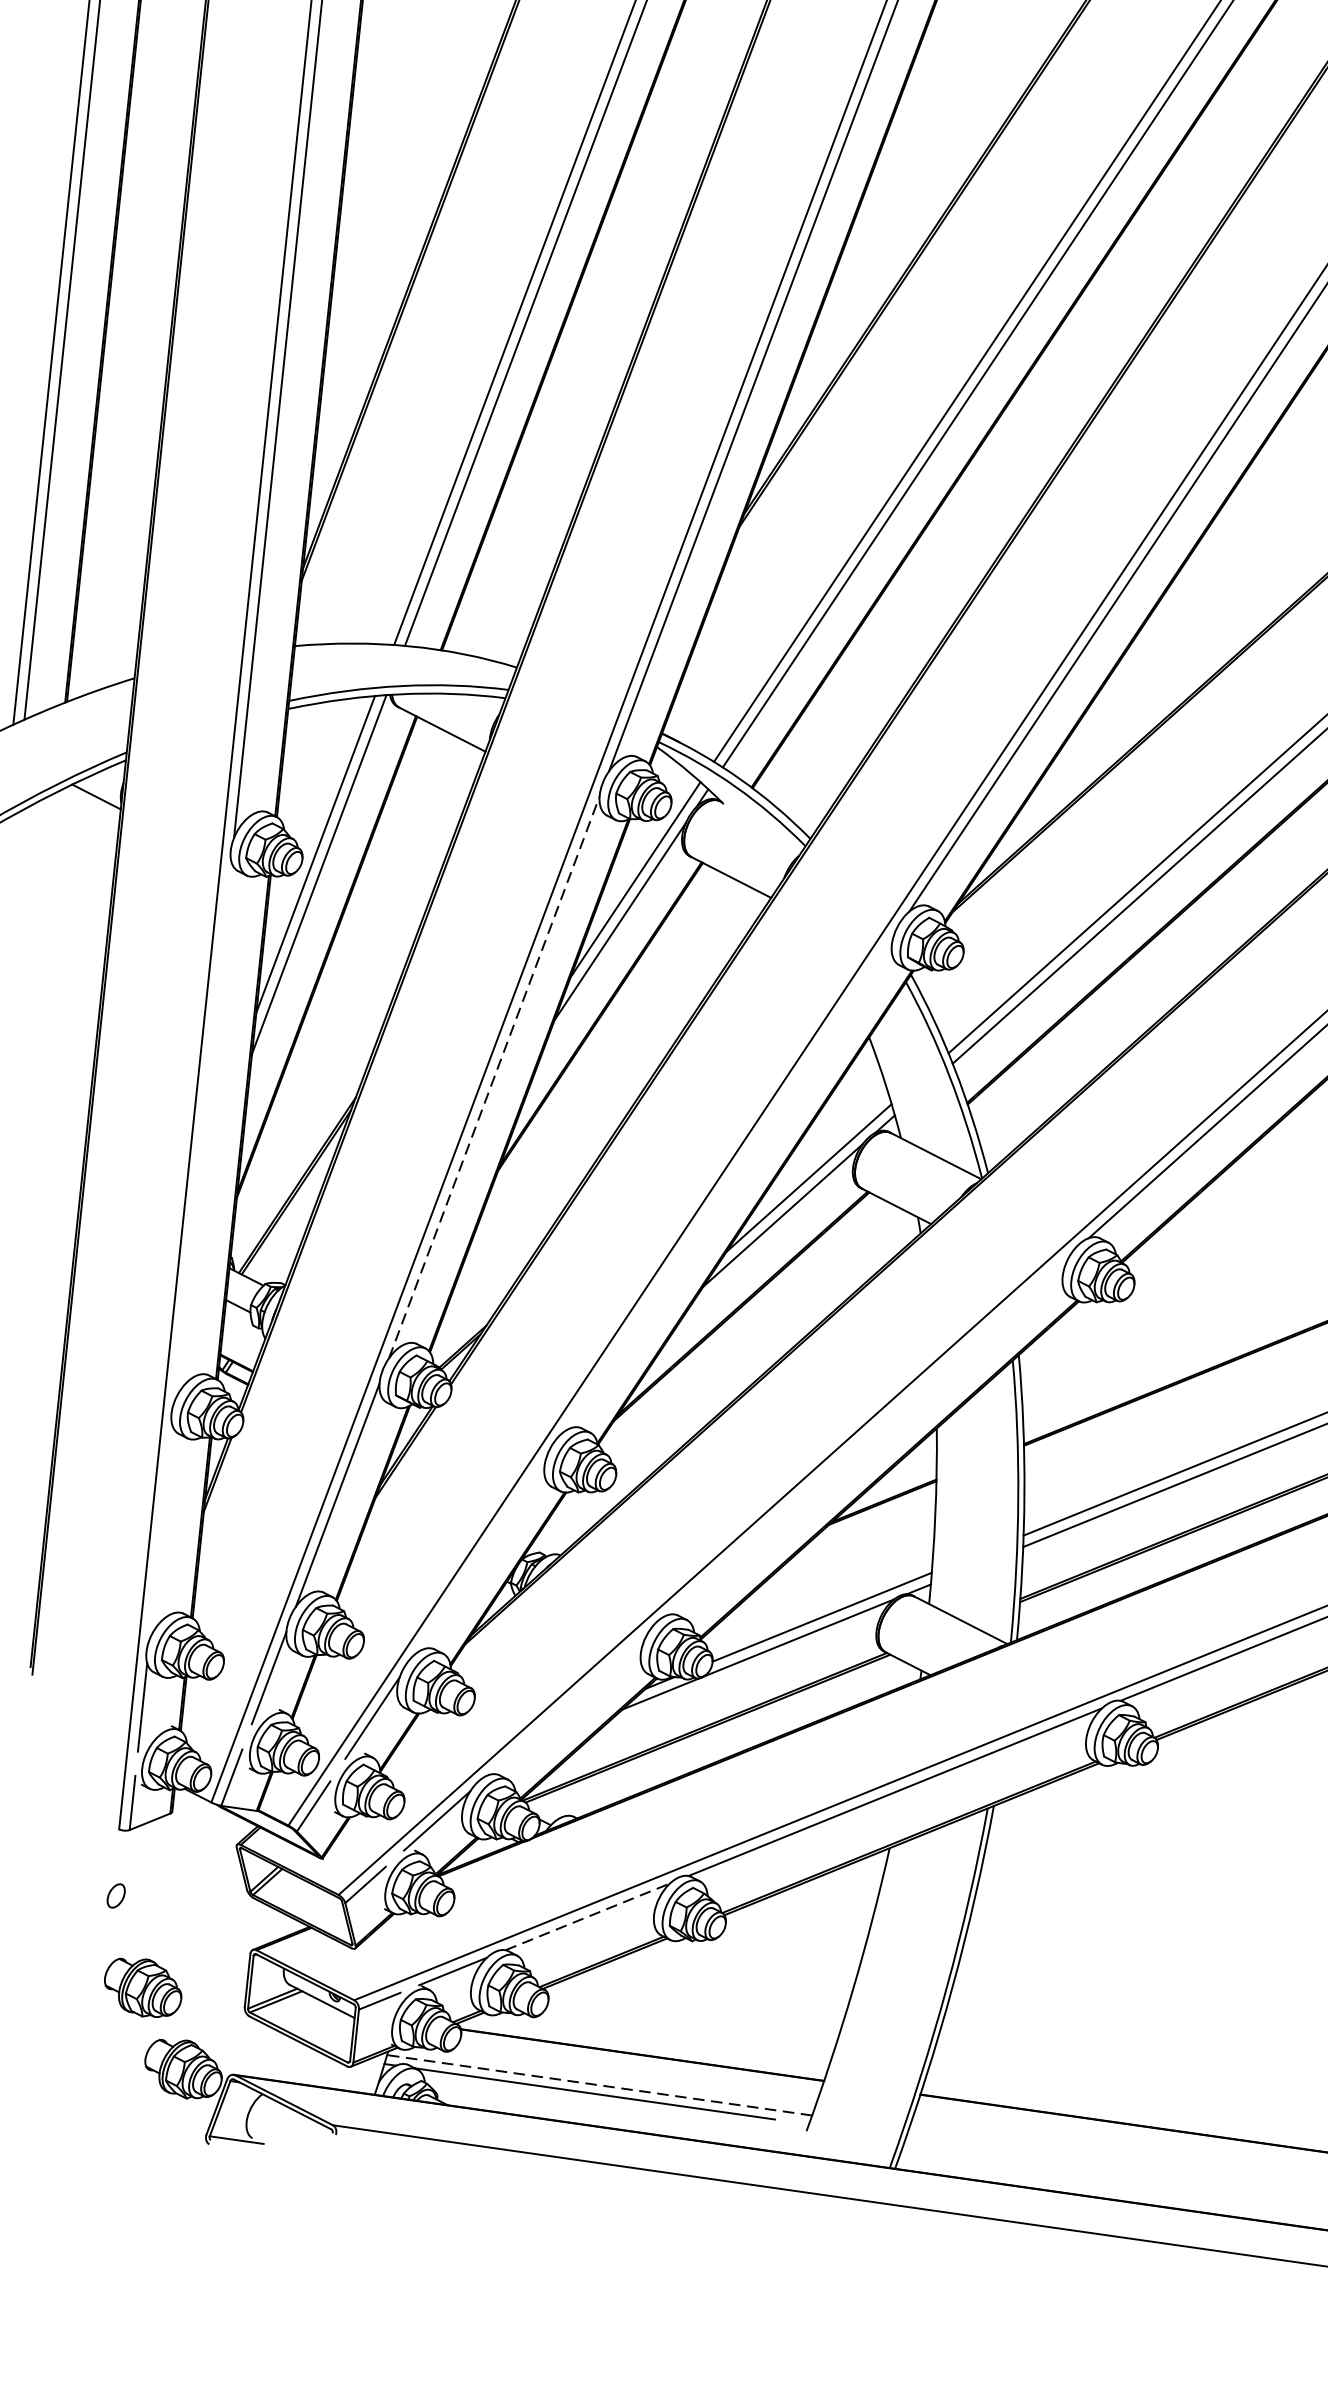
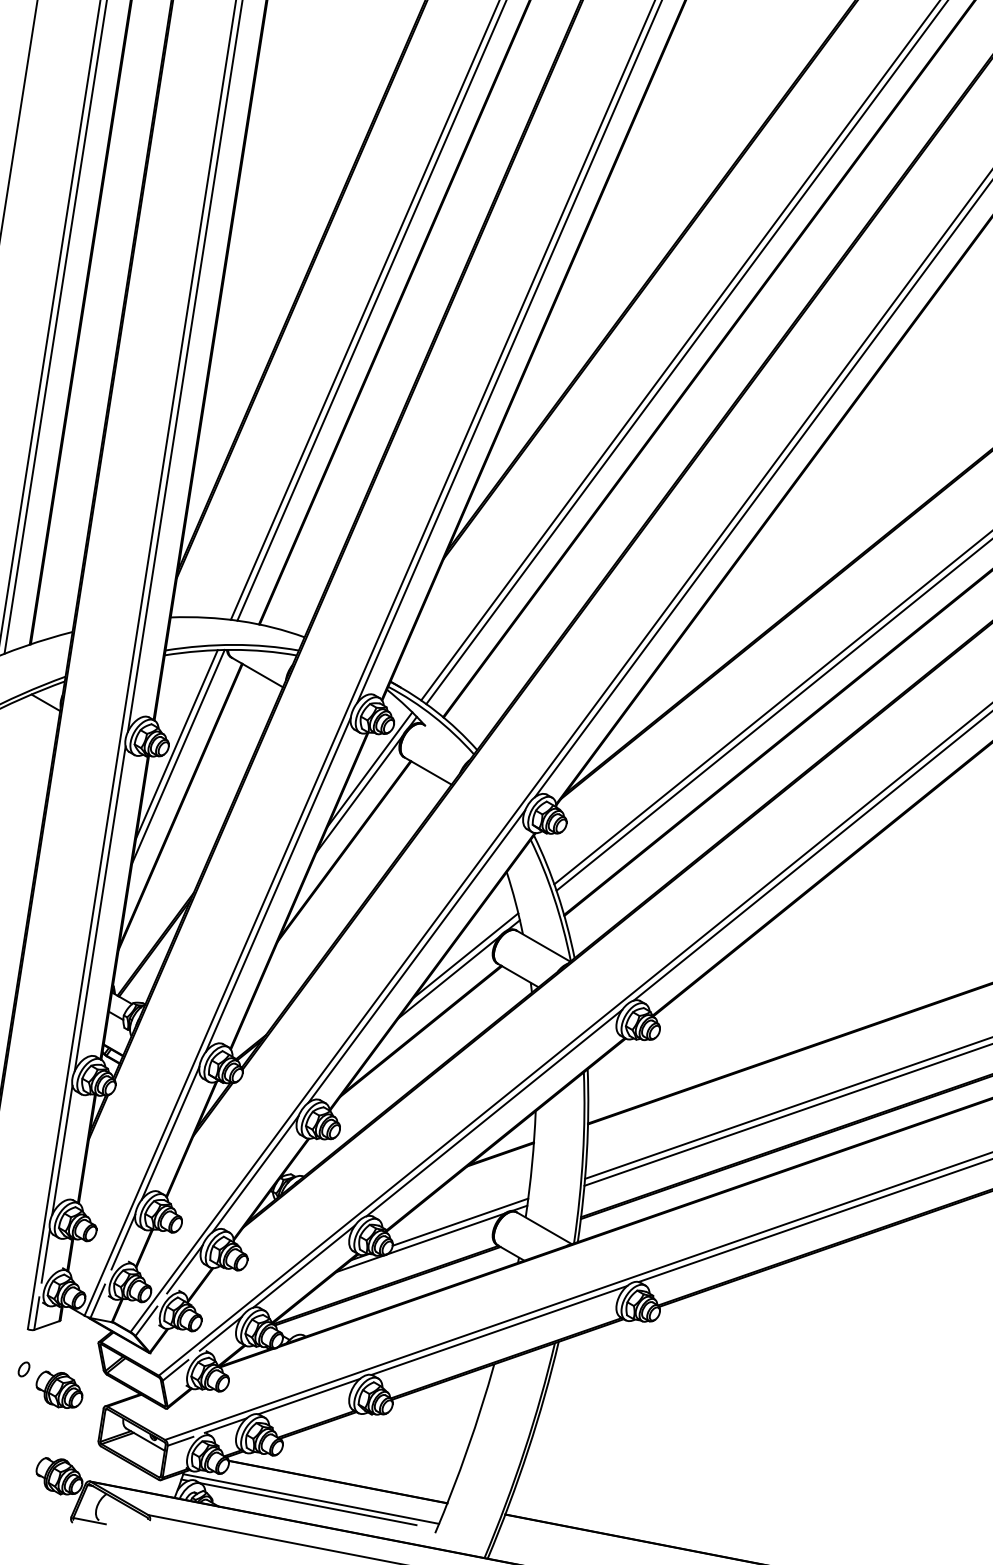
line: (494, 1076) -> (278, 884), dashed -> solid
line: (201, 1131) -> (99, 908), added
line: (727, 1183) -> (416, 956), added
line: (869, 1433) -> (494, 1112), added
line: (161, 1530) -> (62, 1149), added
line: (480, 1555) -> (255, 1174), added
line: (569, 1703) -> (304, 1266), added
line: (588, 1916) -> (309, 1396), dashed -> solid
part: (143, 1987) -> (59, 1389), moved
line: (598, 2084) -> (310, 1498), dashed -> solid

